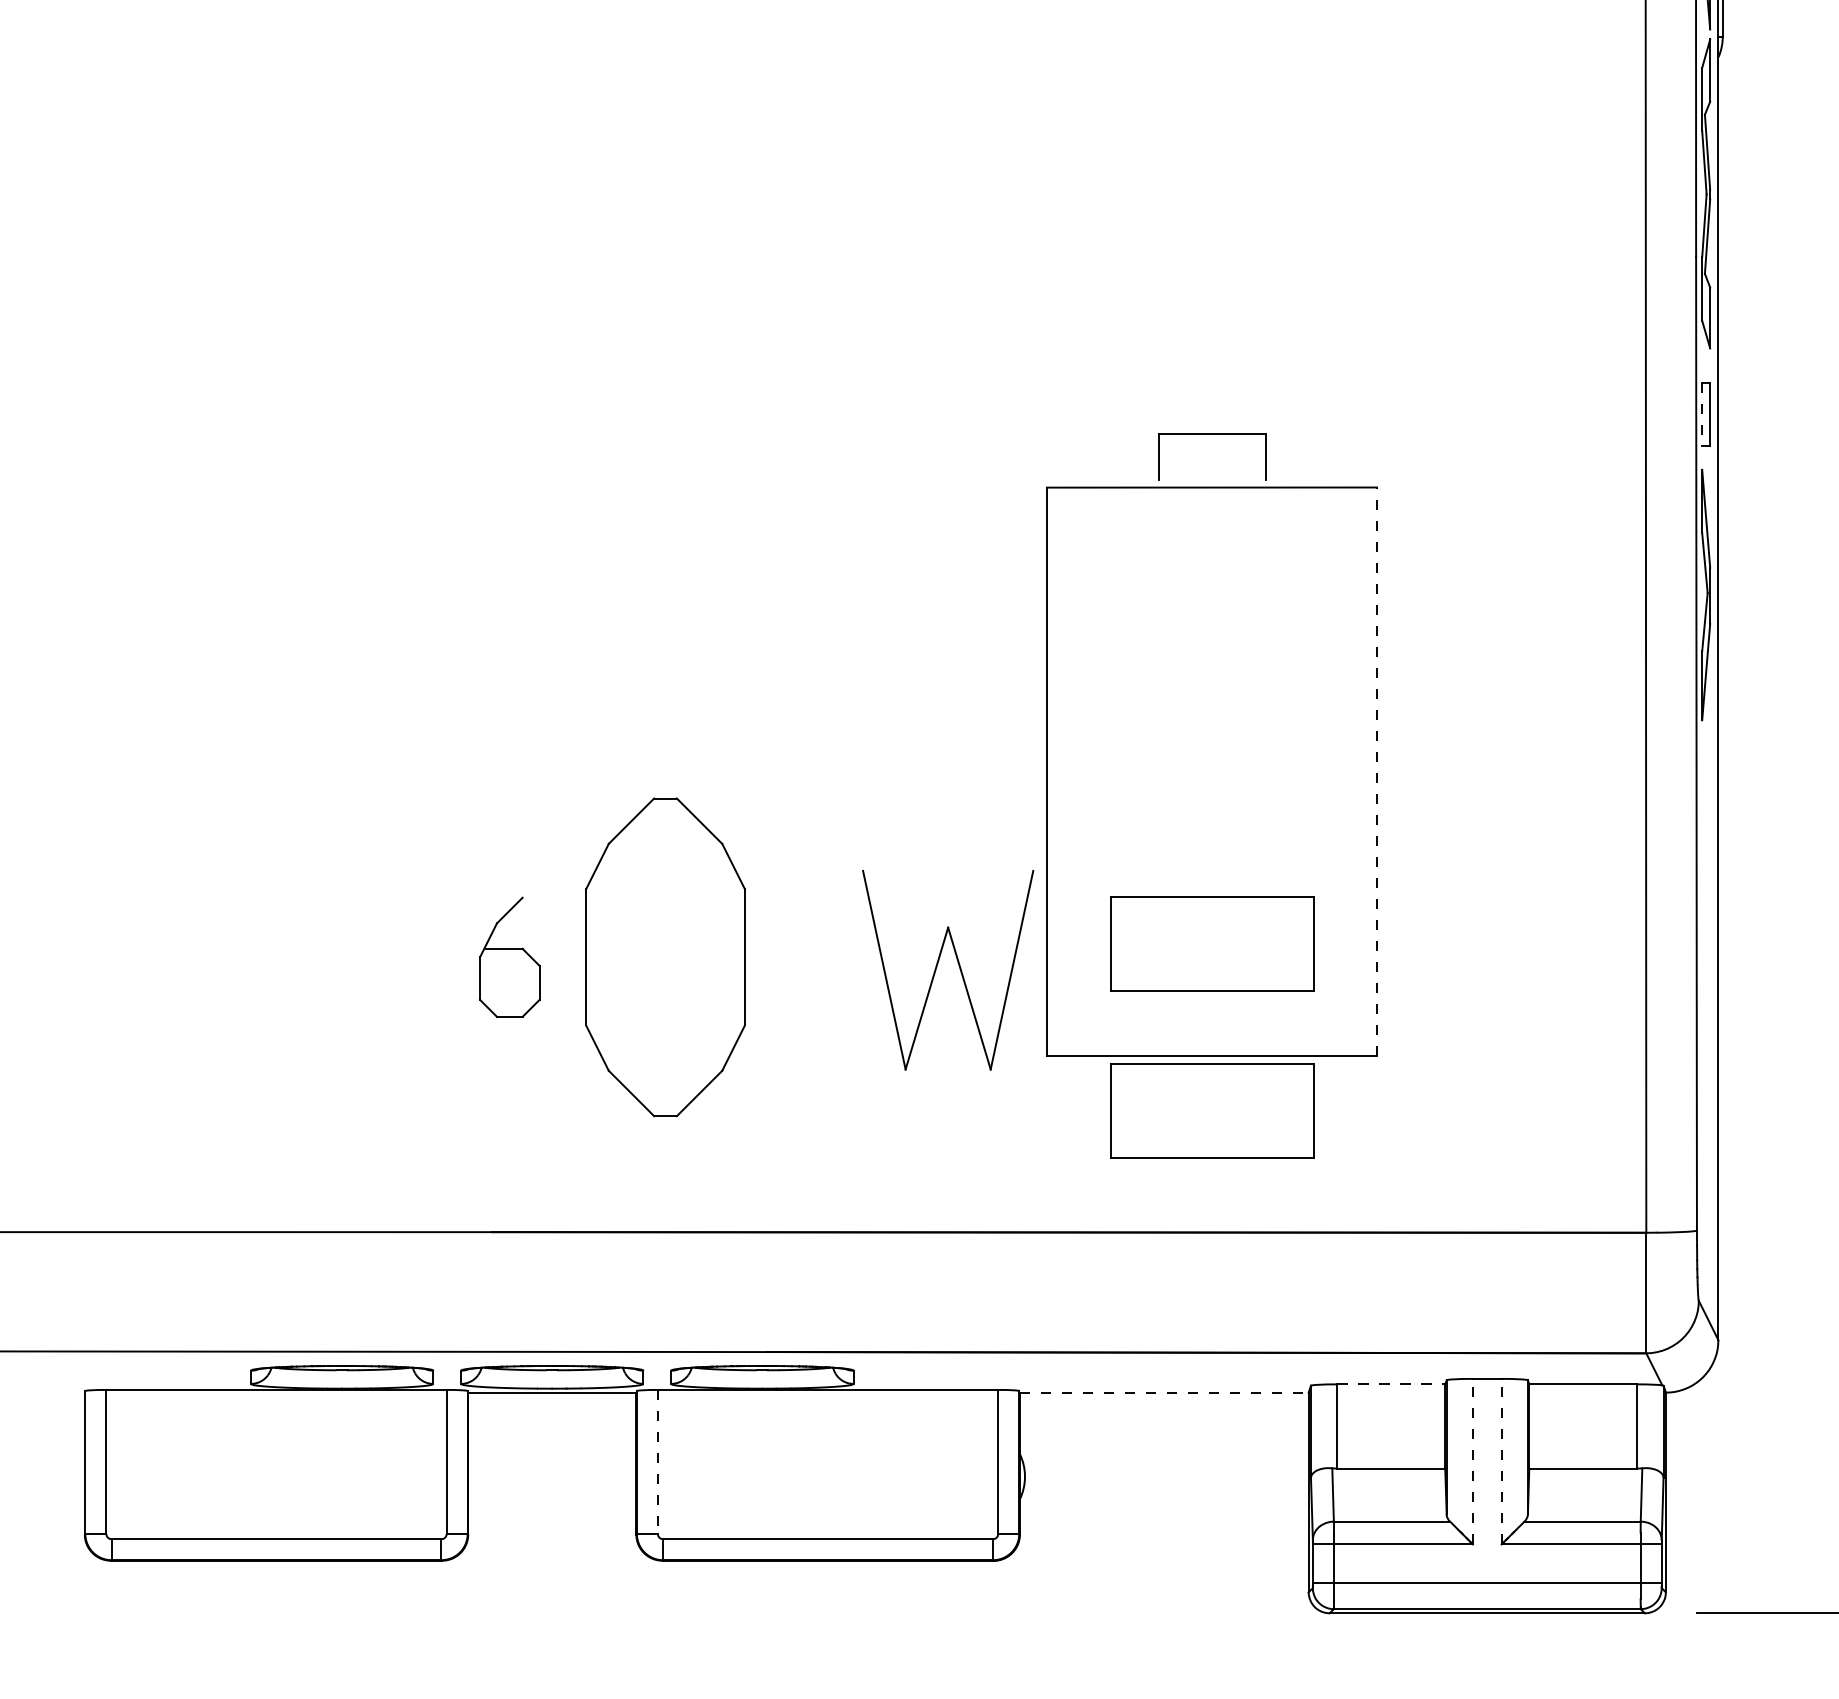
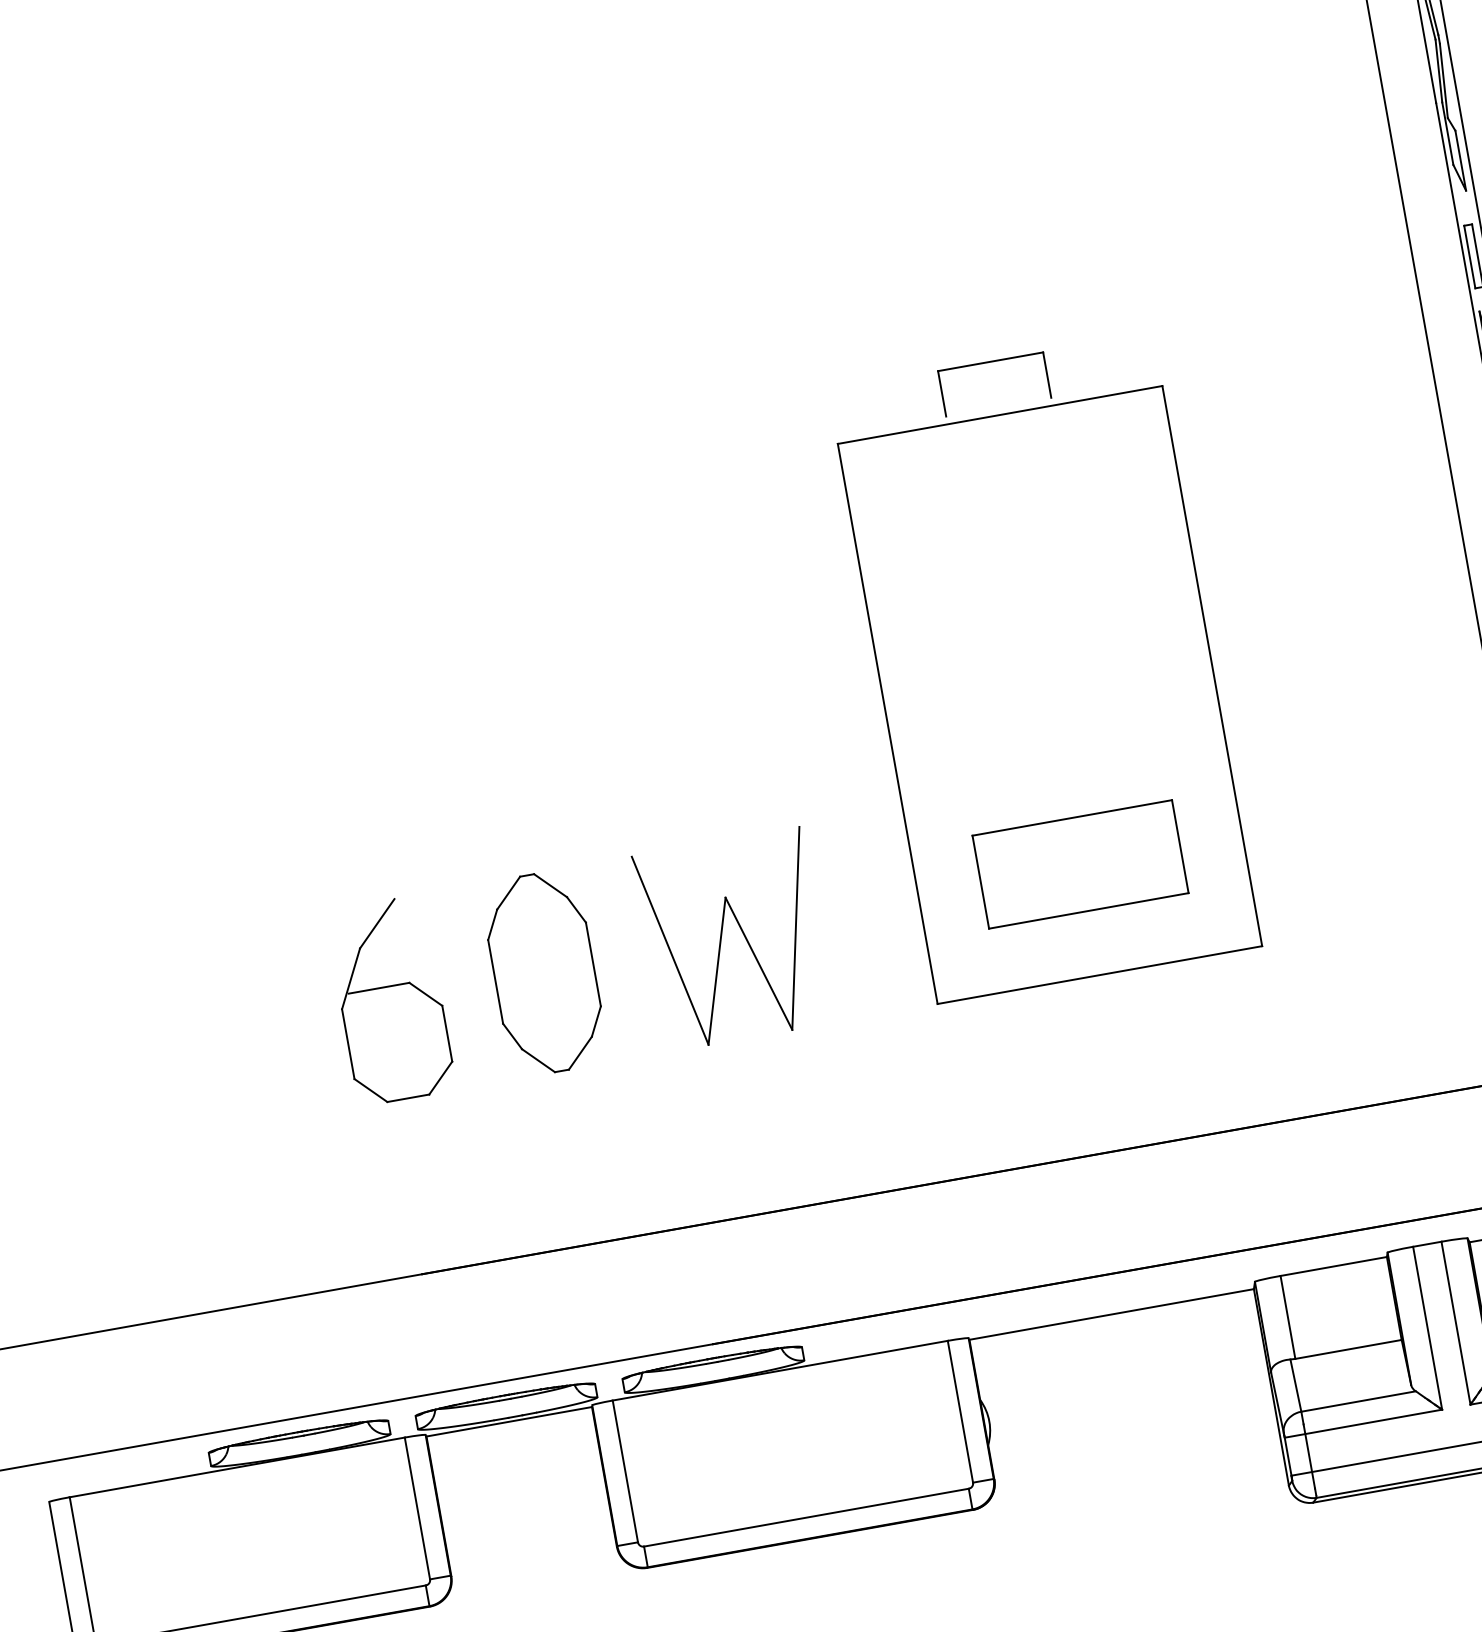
line: (1702, 414) -> (1470, 257), dashed -> solid
line: (1376, 771) -> (1211, 665), dashed -> solid
part: (665, 956) -> (544, 972), size x0.62
part: (509, 957) -> (390, 1000), size x1.67
part: (958, 966) -> (742, 934), moved
part: (1212, 1110) -> (1109, 1028), removed
line: (1391, 1384) -> (1334, 1266), dashed -> solid
line: (1164, 1392) -> (1111, 1314), dashed -> solid
line: (1472, 1461) -> (1427, 1328), dashed -> solid
line: (1501, 1461) -> (1455, 1323), dashed -> solid
line: (657, 1462) -> (625, 1472), dashed -> solid

